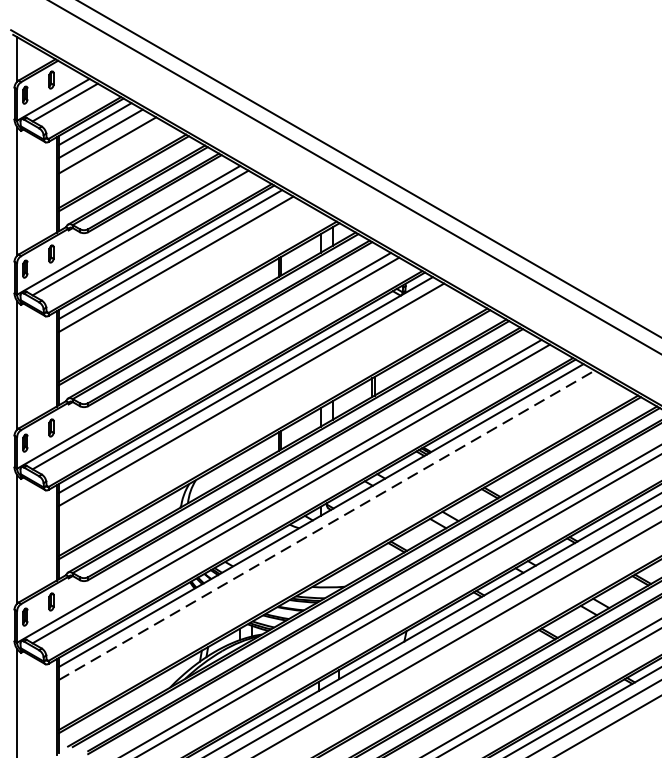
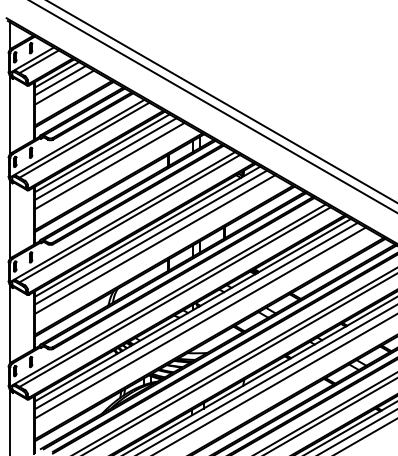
line: (182, 276) -> (109, 166), added
line: (258, 406) -> (155, 244), added
line: (326, 524) -> (196, 315), dashed -> solid
line: (333, 536) -> (200, 322), added

